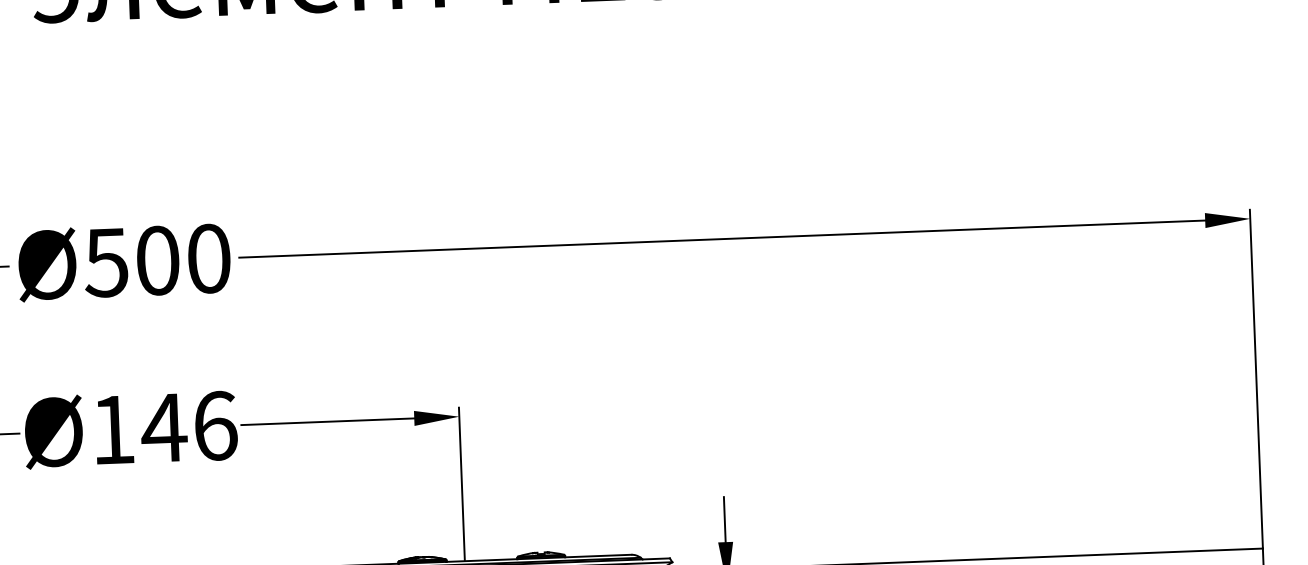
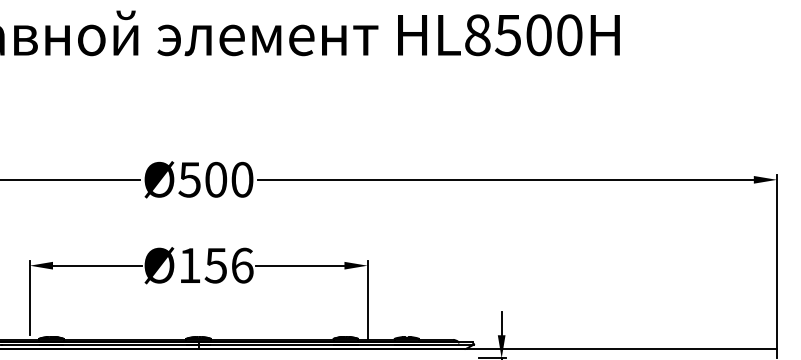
text: (163, 427) -> (215, 265), Ø146 -> Ø156

